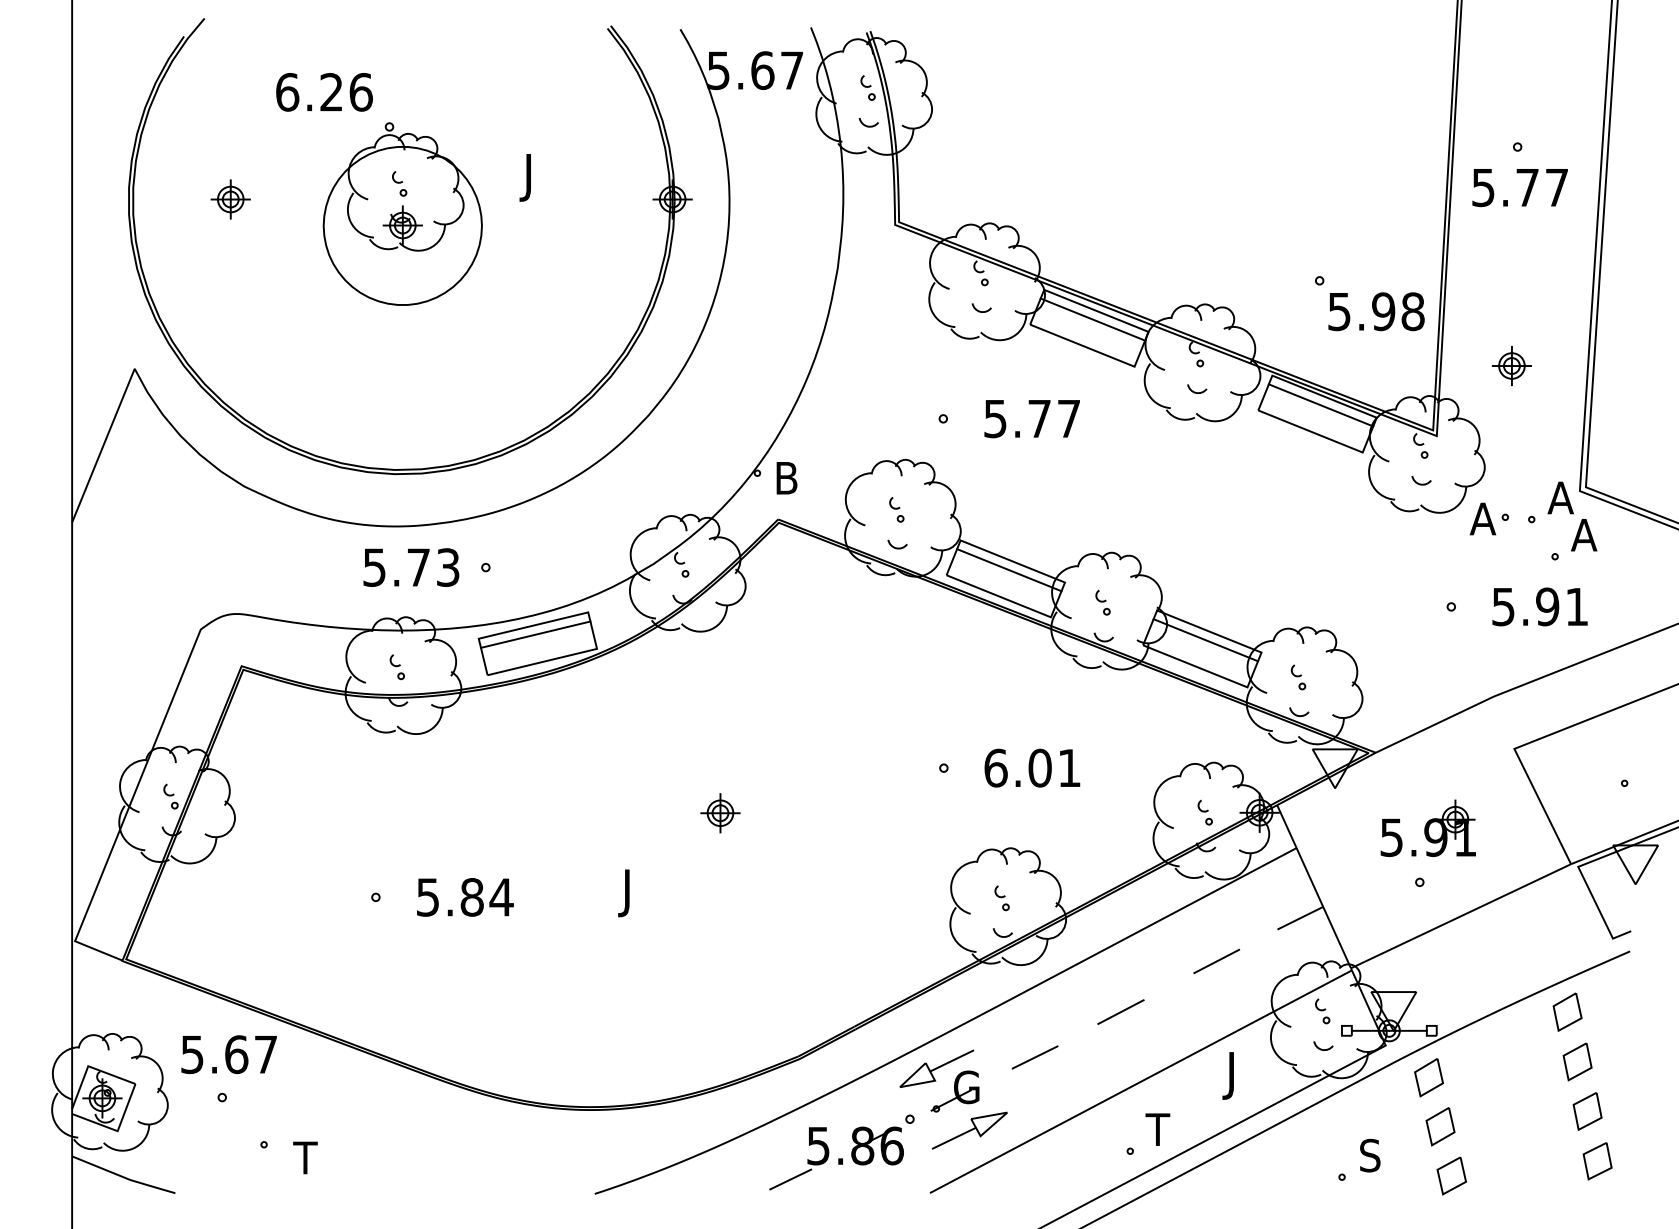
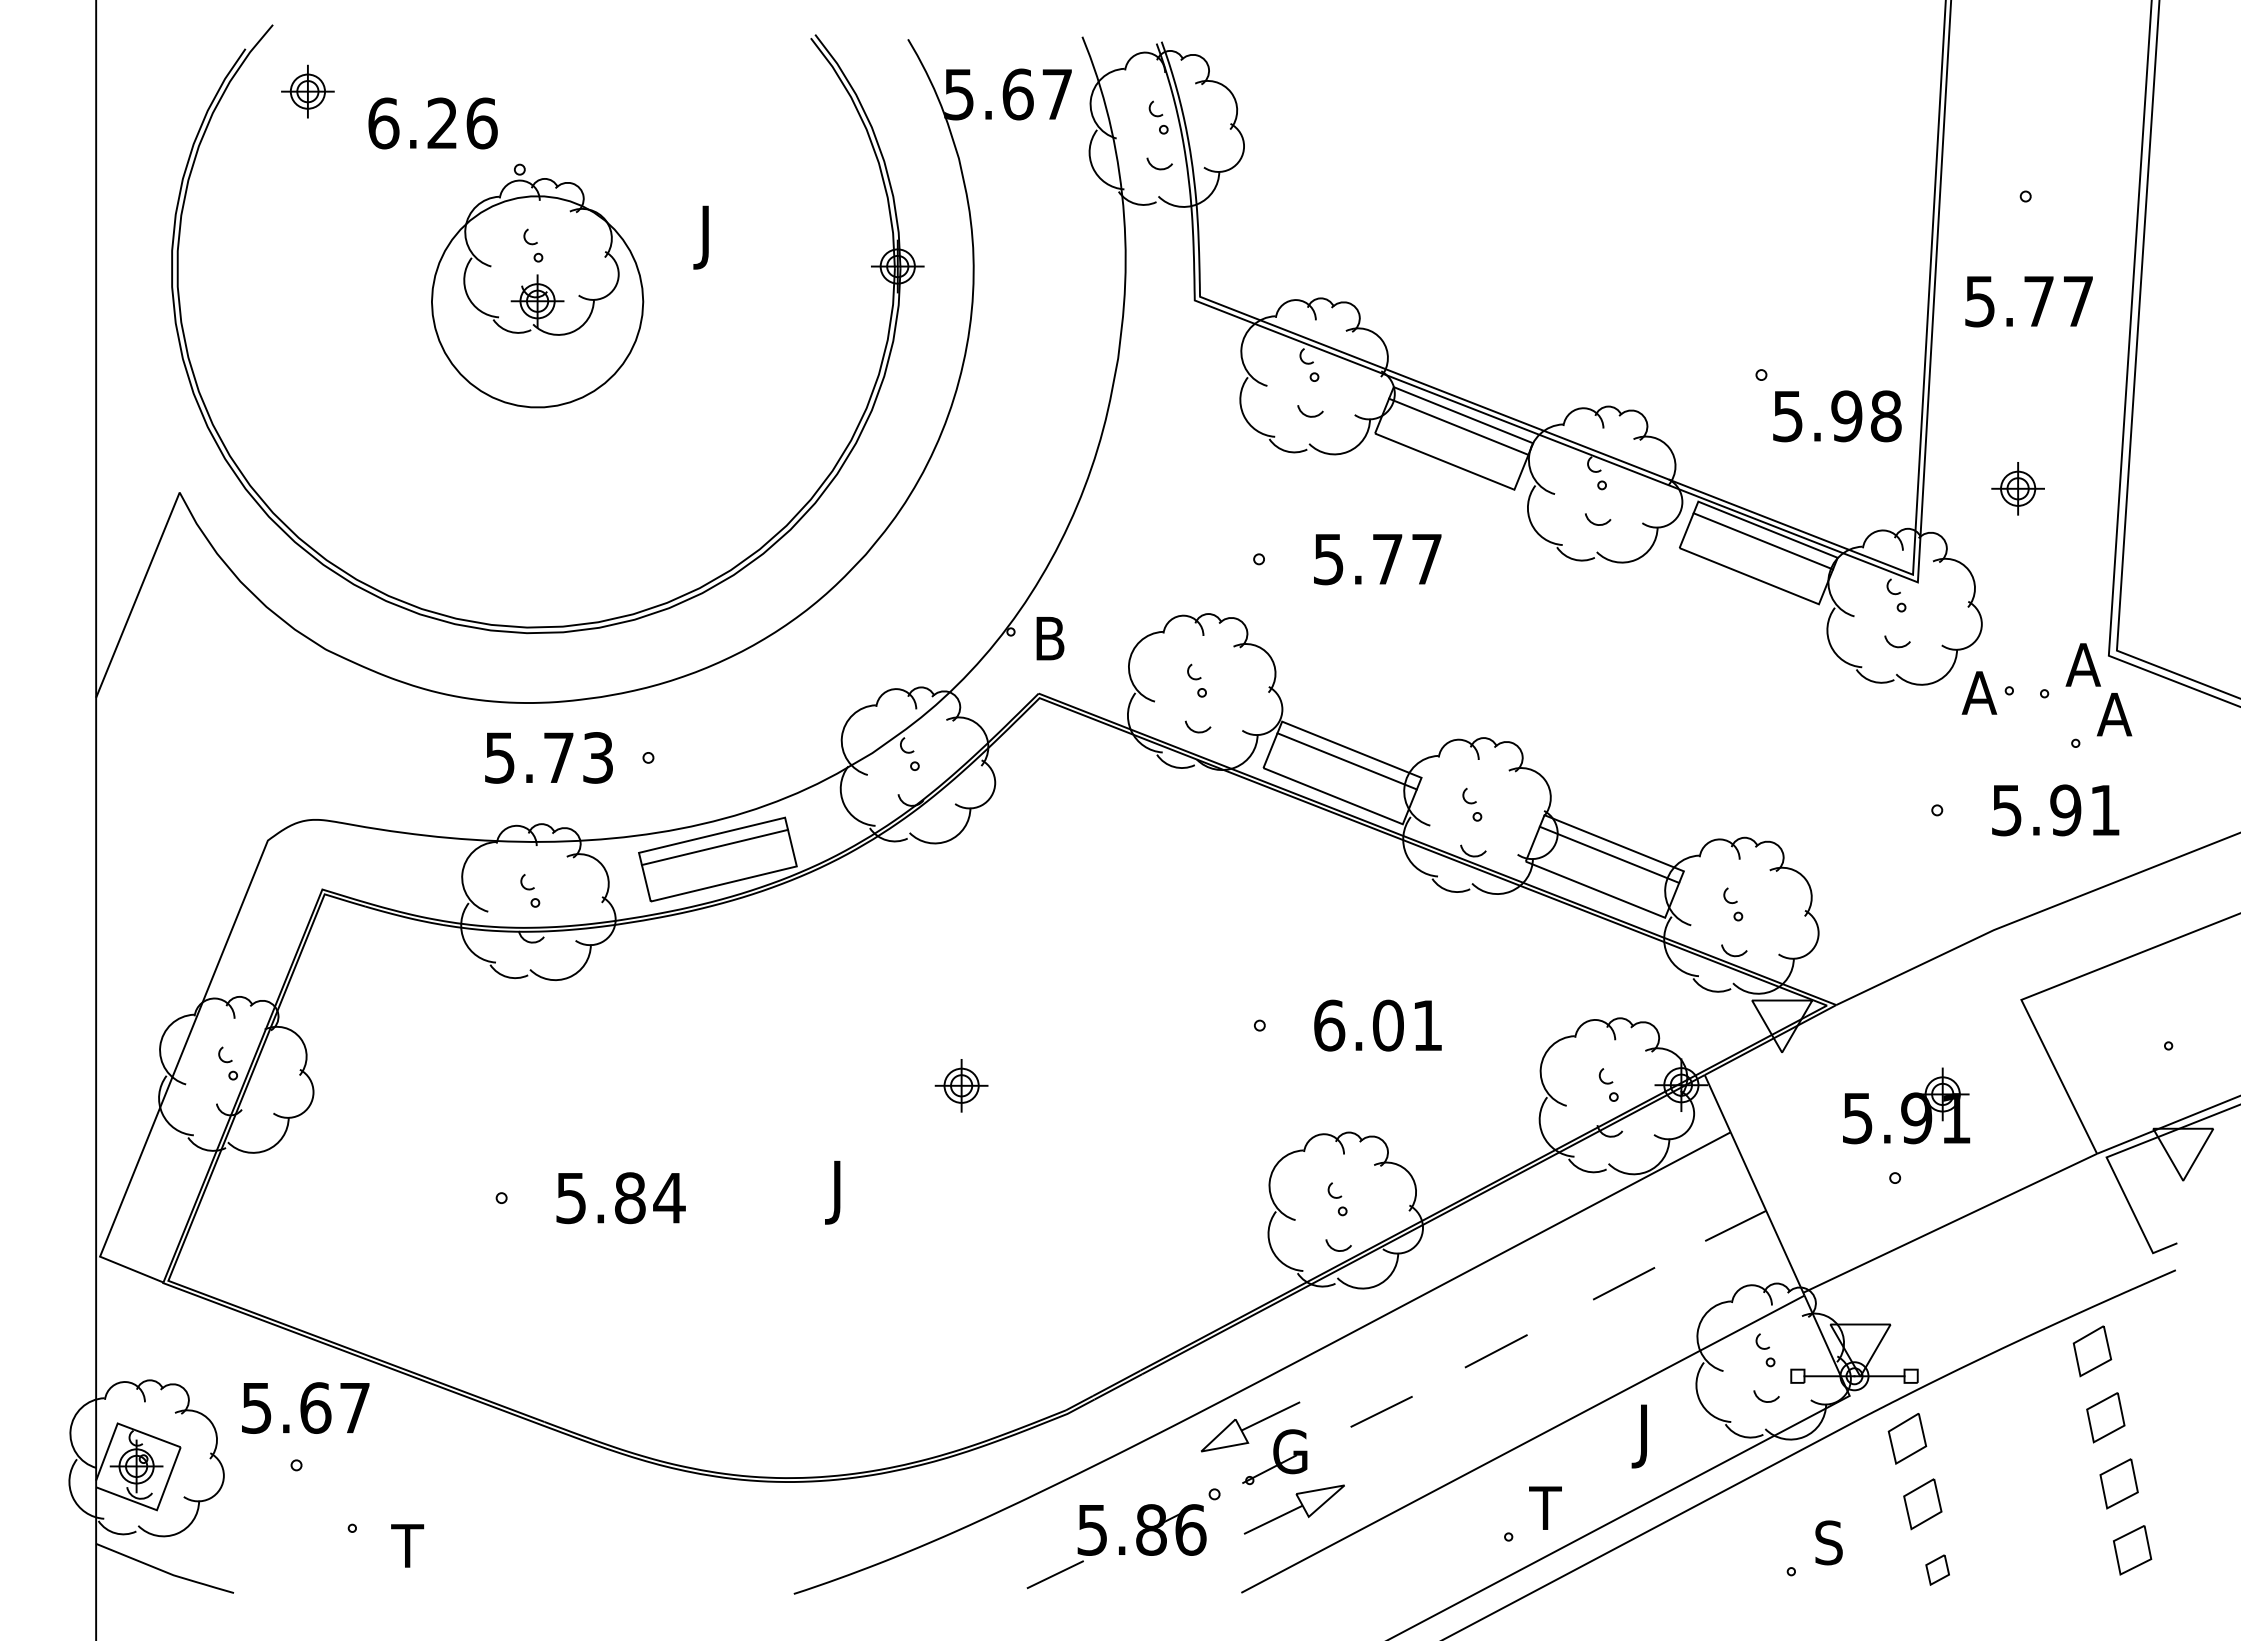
text: (1519, 188) -> (2028, 302), moved
part: (230, 199) -> (307, 91), moved
part: (1451, 1175) -> (1937, 1569), size x0.6

